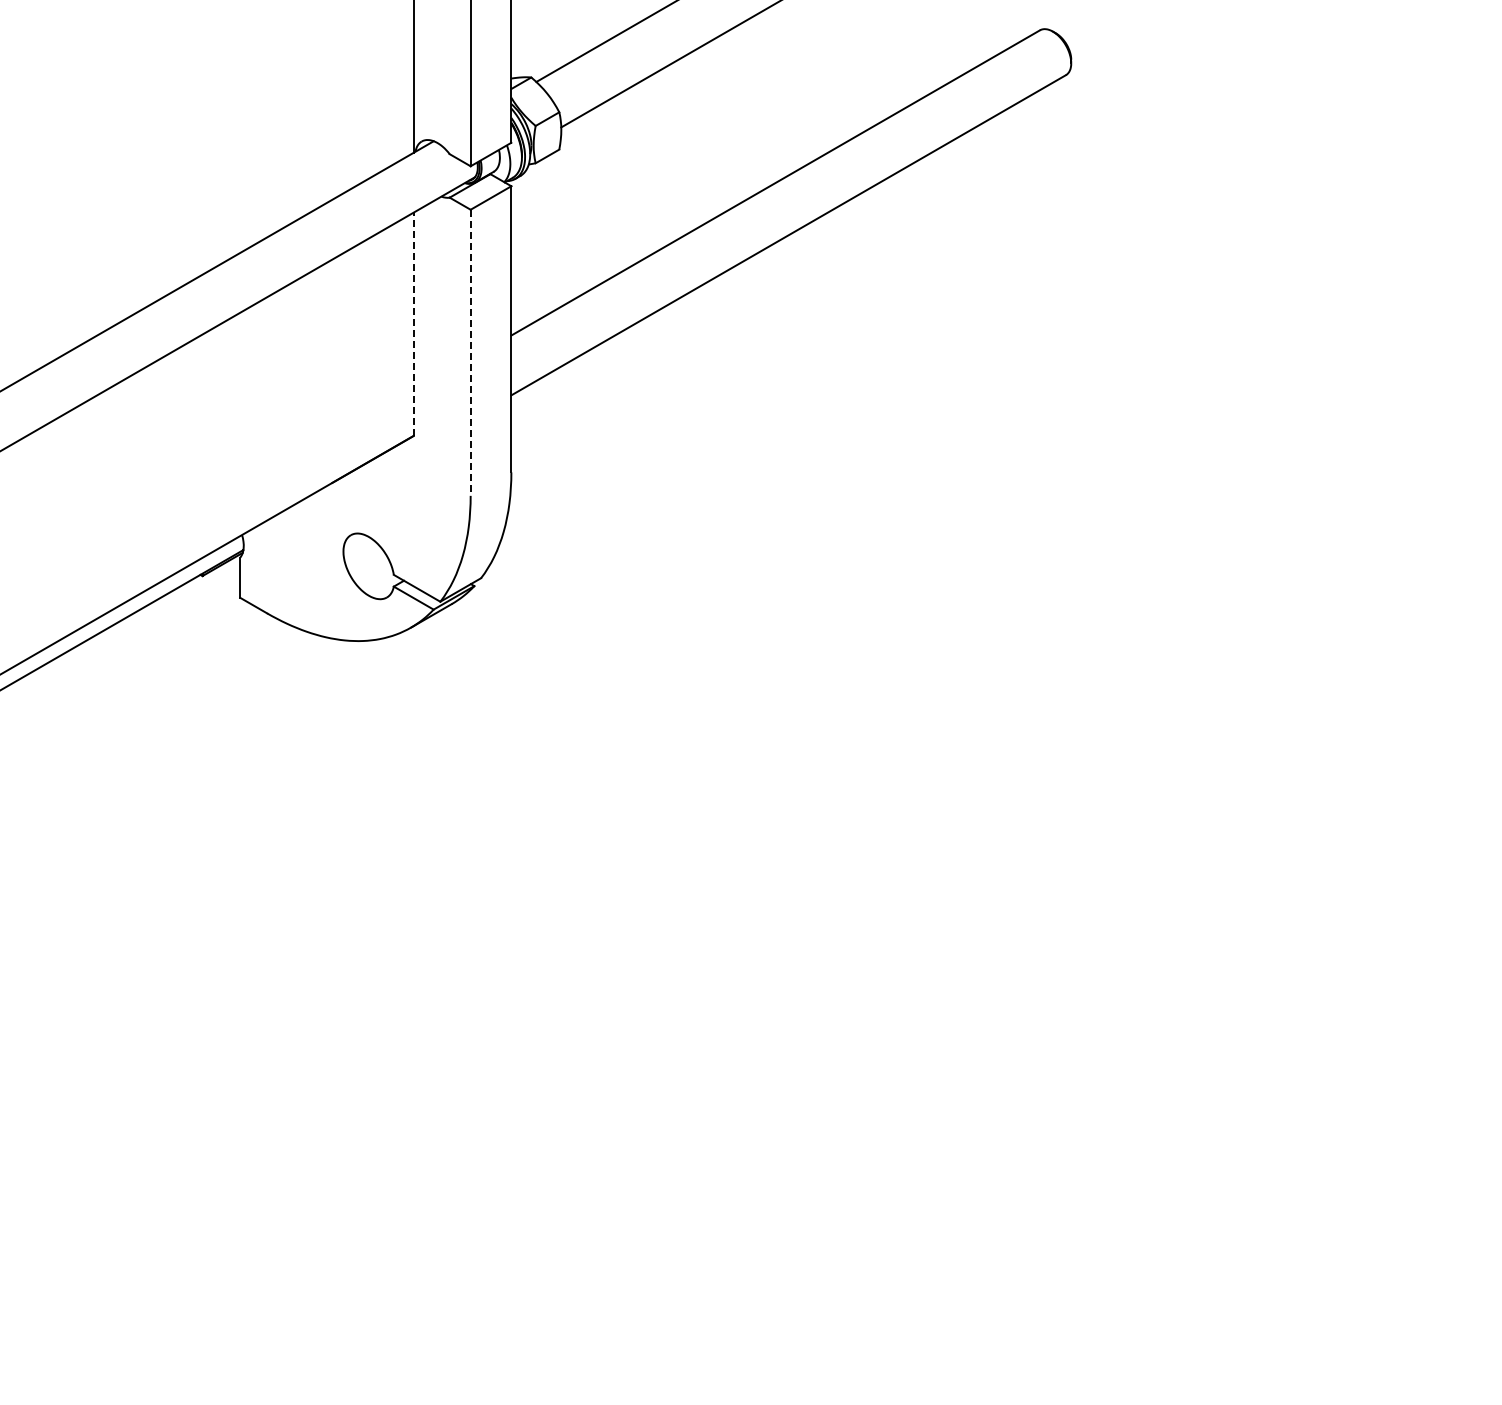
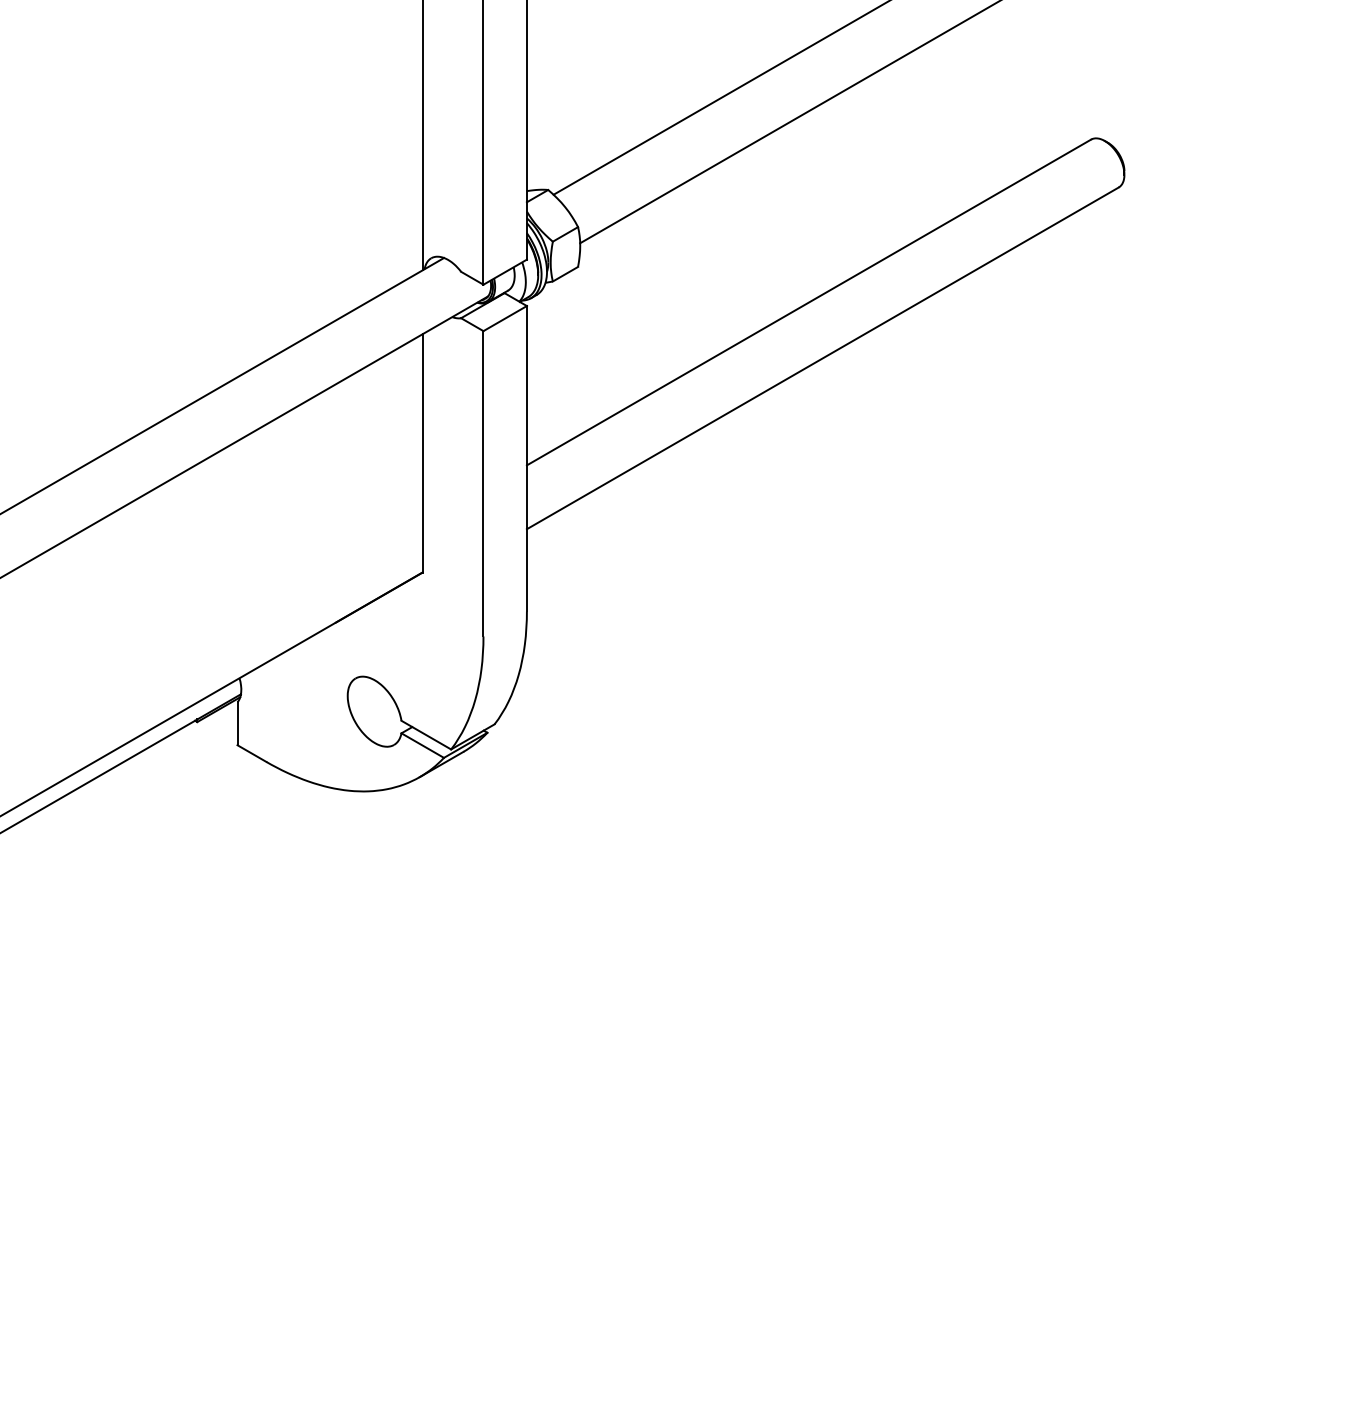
line: (413, 324) -> (422, 453), dashed -> solid
line: (470, 353) -> (483, 484), dashed -> solid

